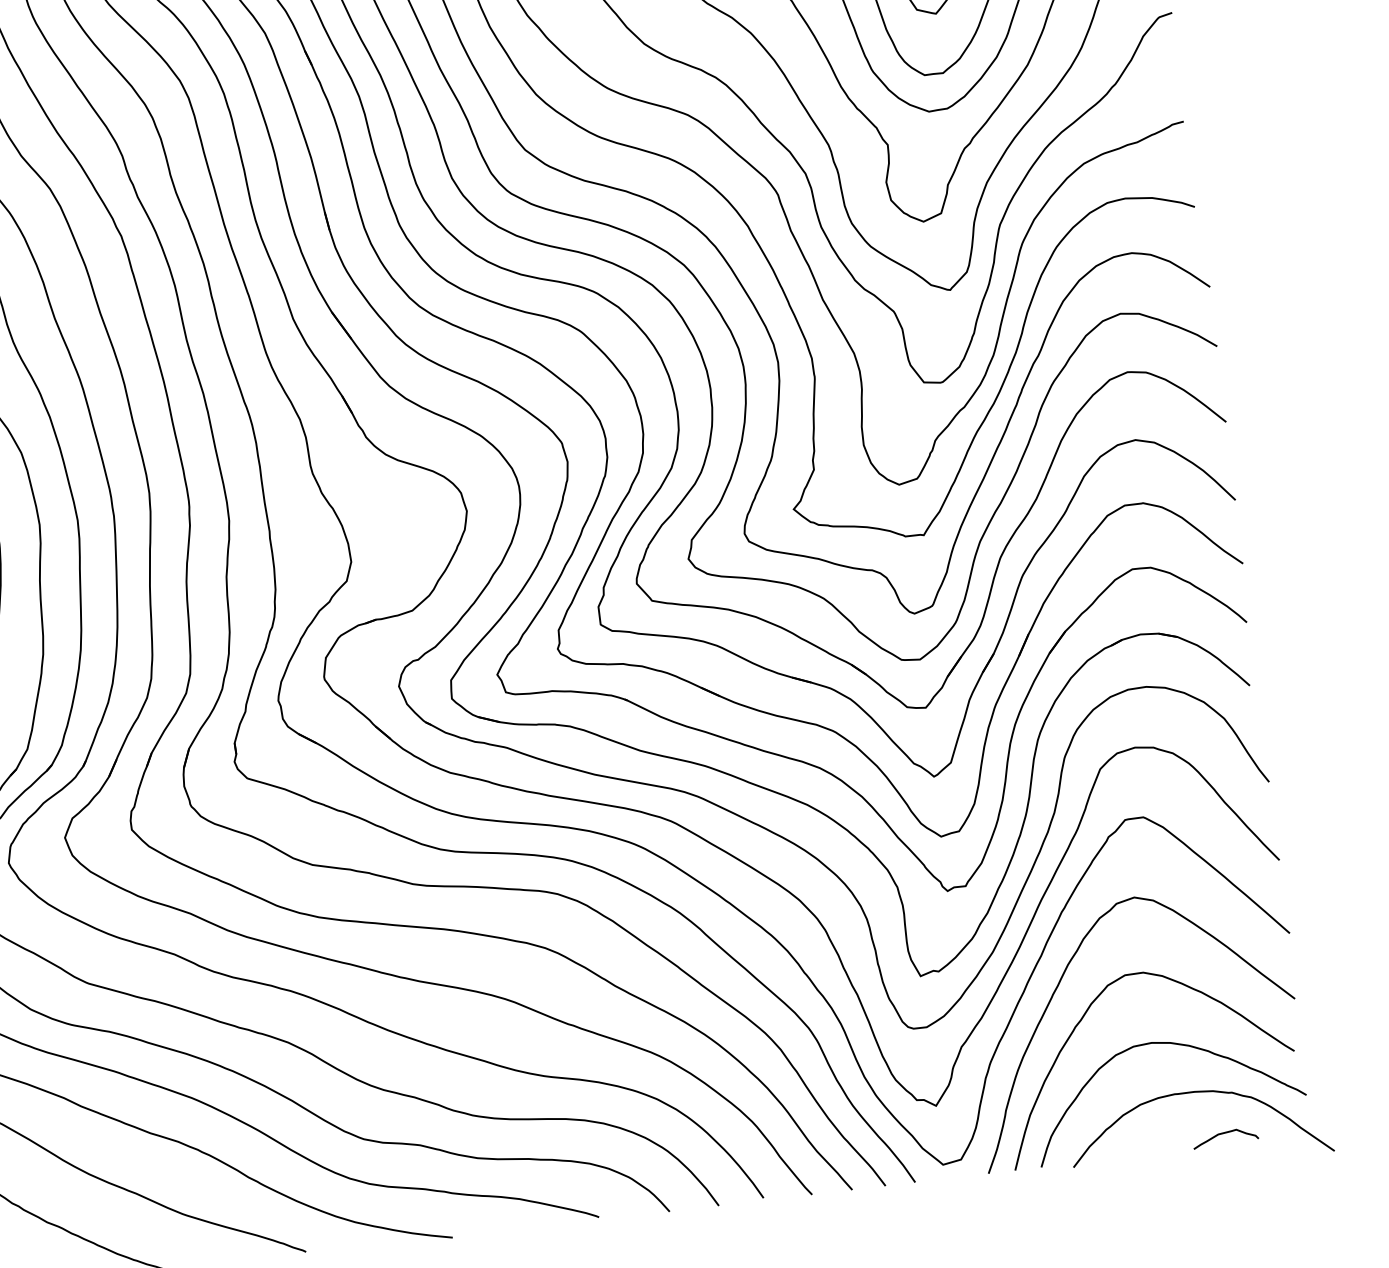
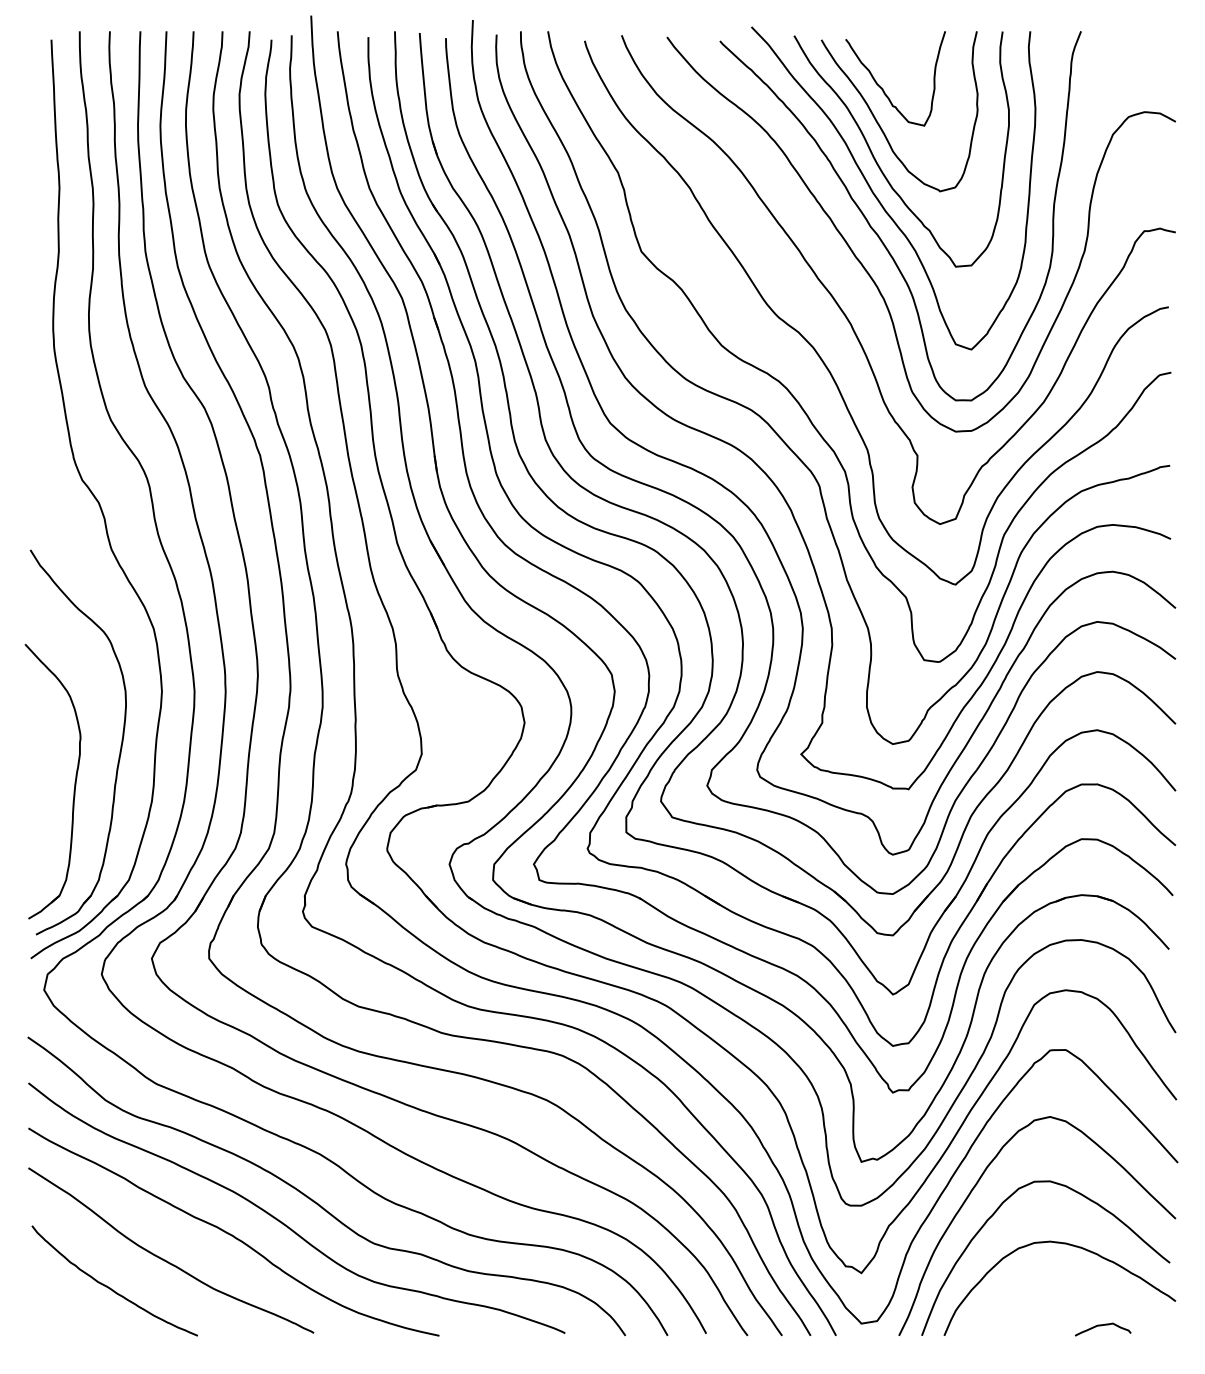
curve: (1195, 1093) -> (1082, 1288), removed

